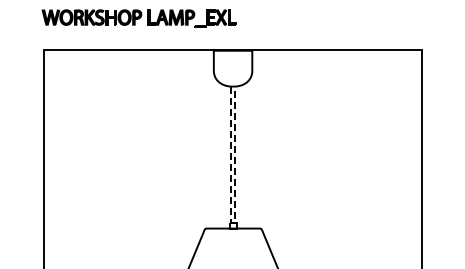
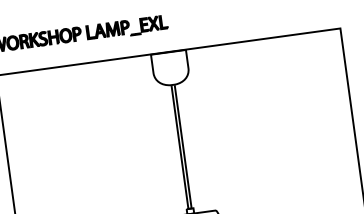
line: (233, 222) -> (190, 208), dashed -> solid

